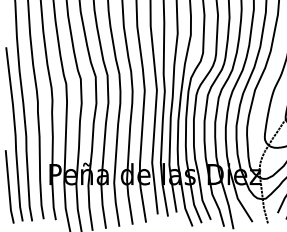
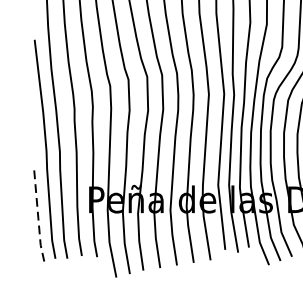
line: (9, 187) -> (38, 216), solid -> dashed

